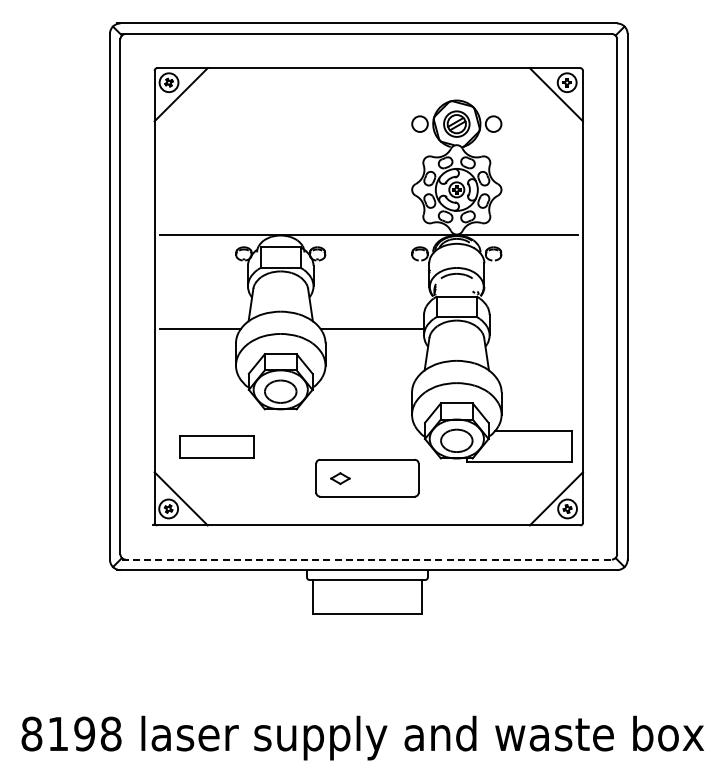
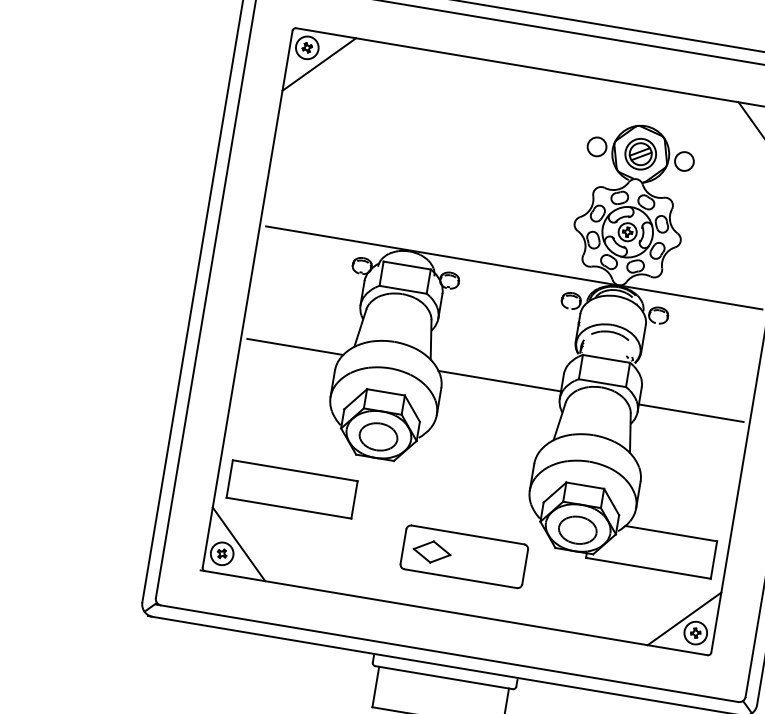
line: (533, 329) -> (690, 413), added
part: (217, 446) -> (292, 489), size x1.43
part: (340, 478) -> (432, 551), size x1.67
line: (367, 559) -> (448, 653), dashed -> solid

